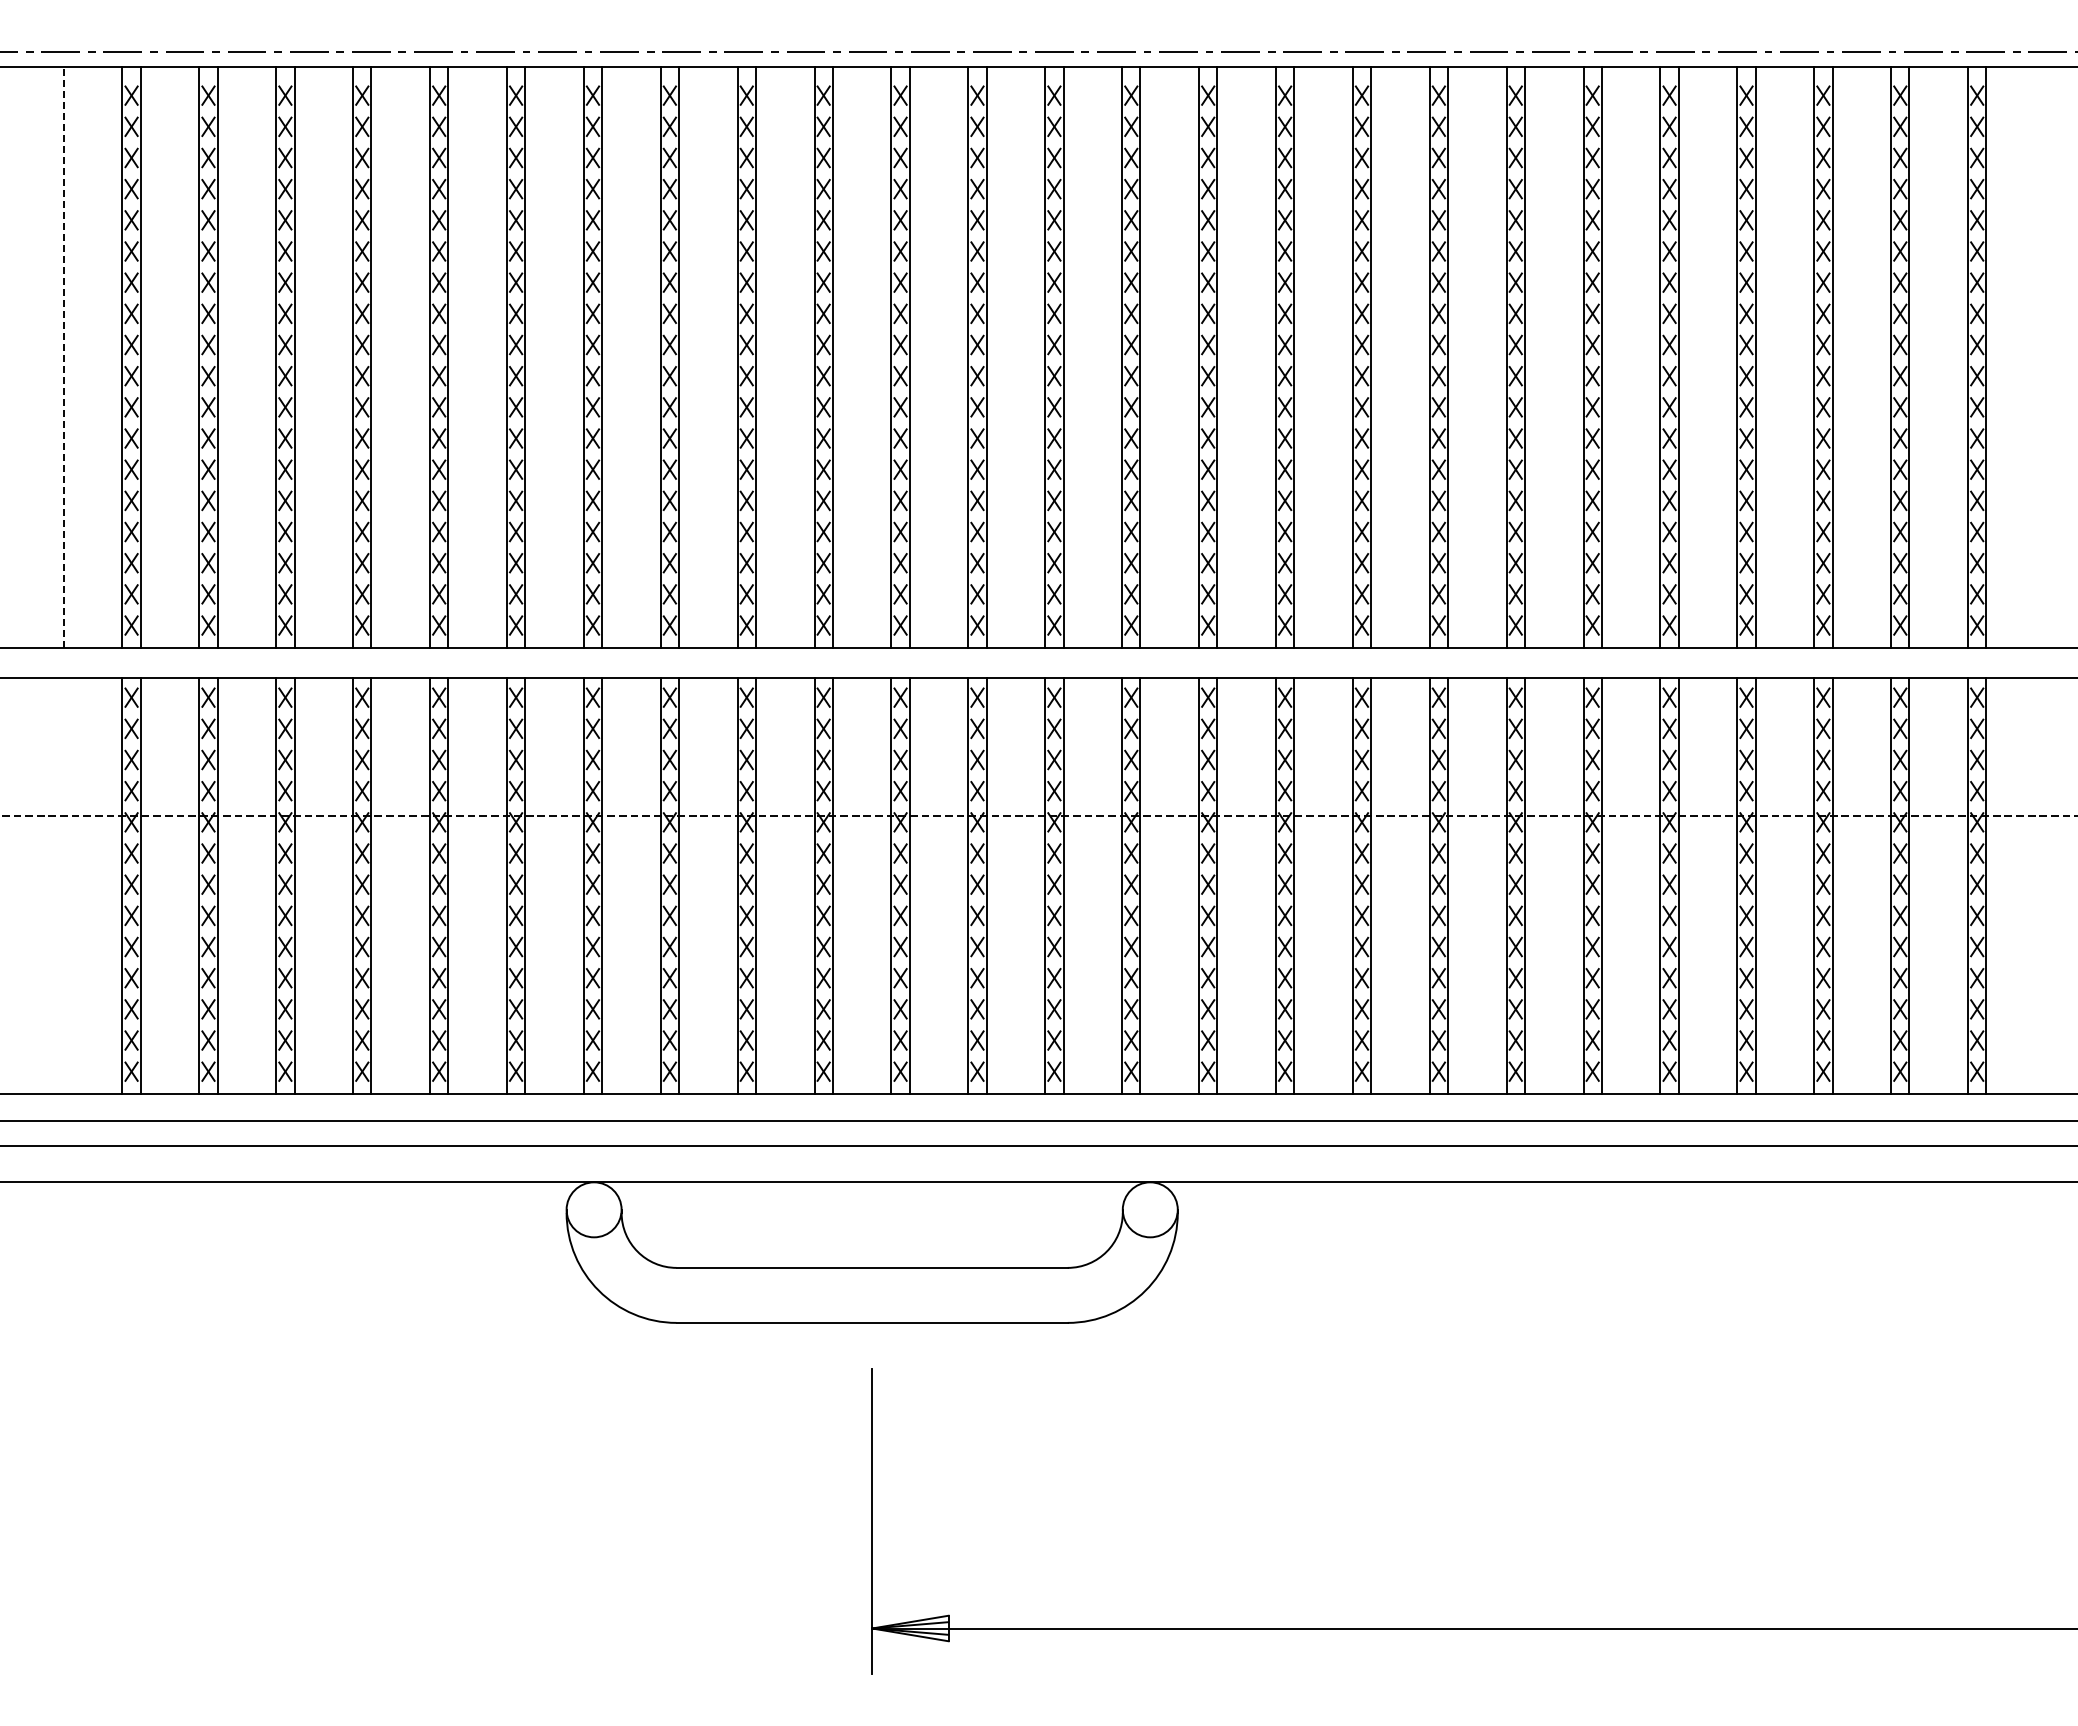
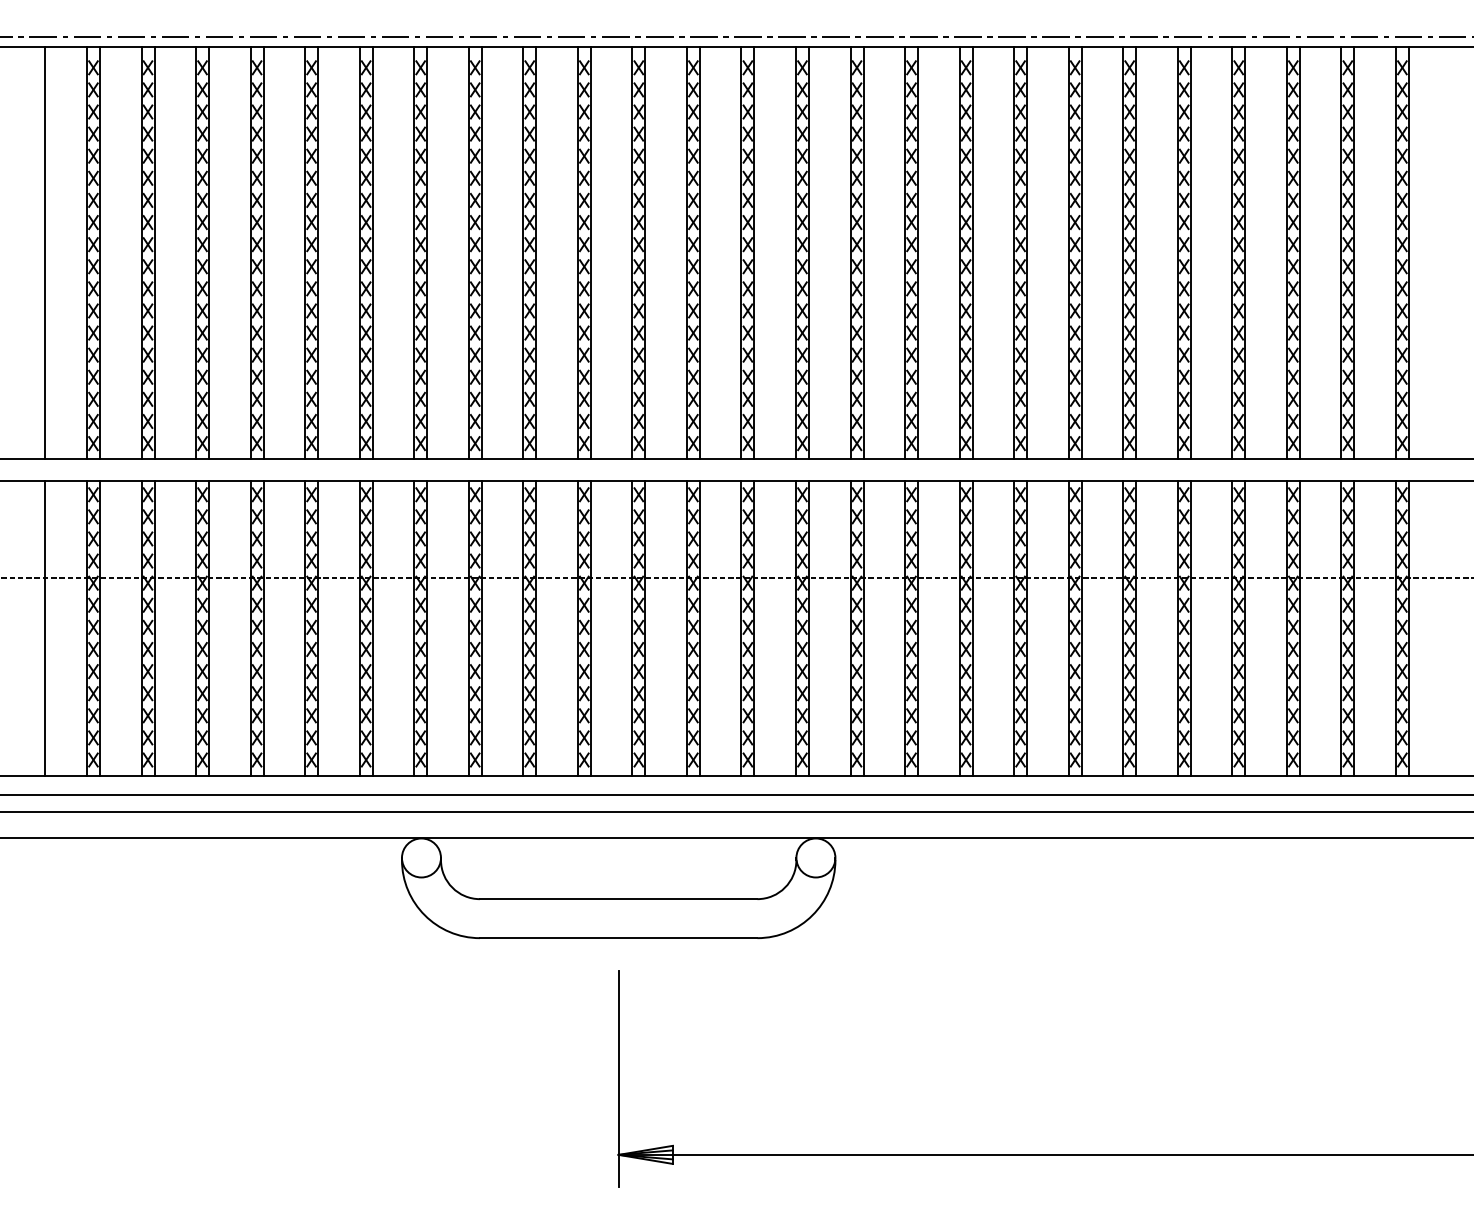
line: (63, 356) -> (45, 252), dashed -> solid
line: (63, 885) -> (45, 627), added

